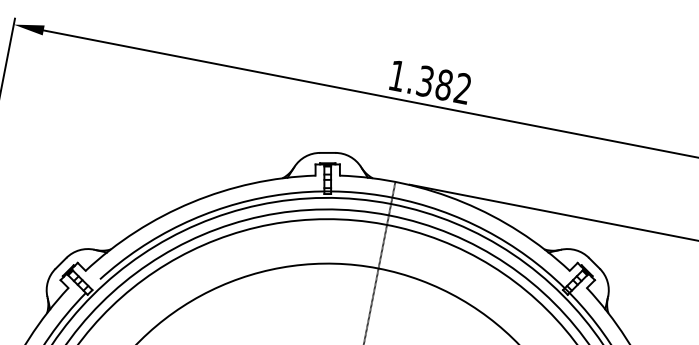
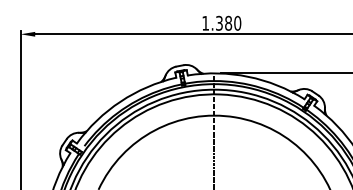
text: (462, 88) -> (237, 23), 1.382 -> 1.380

